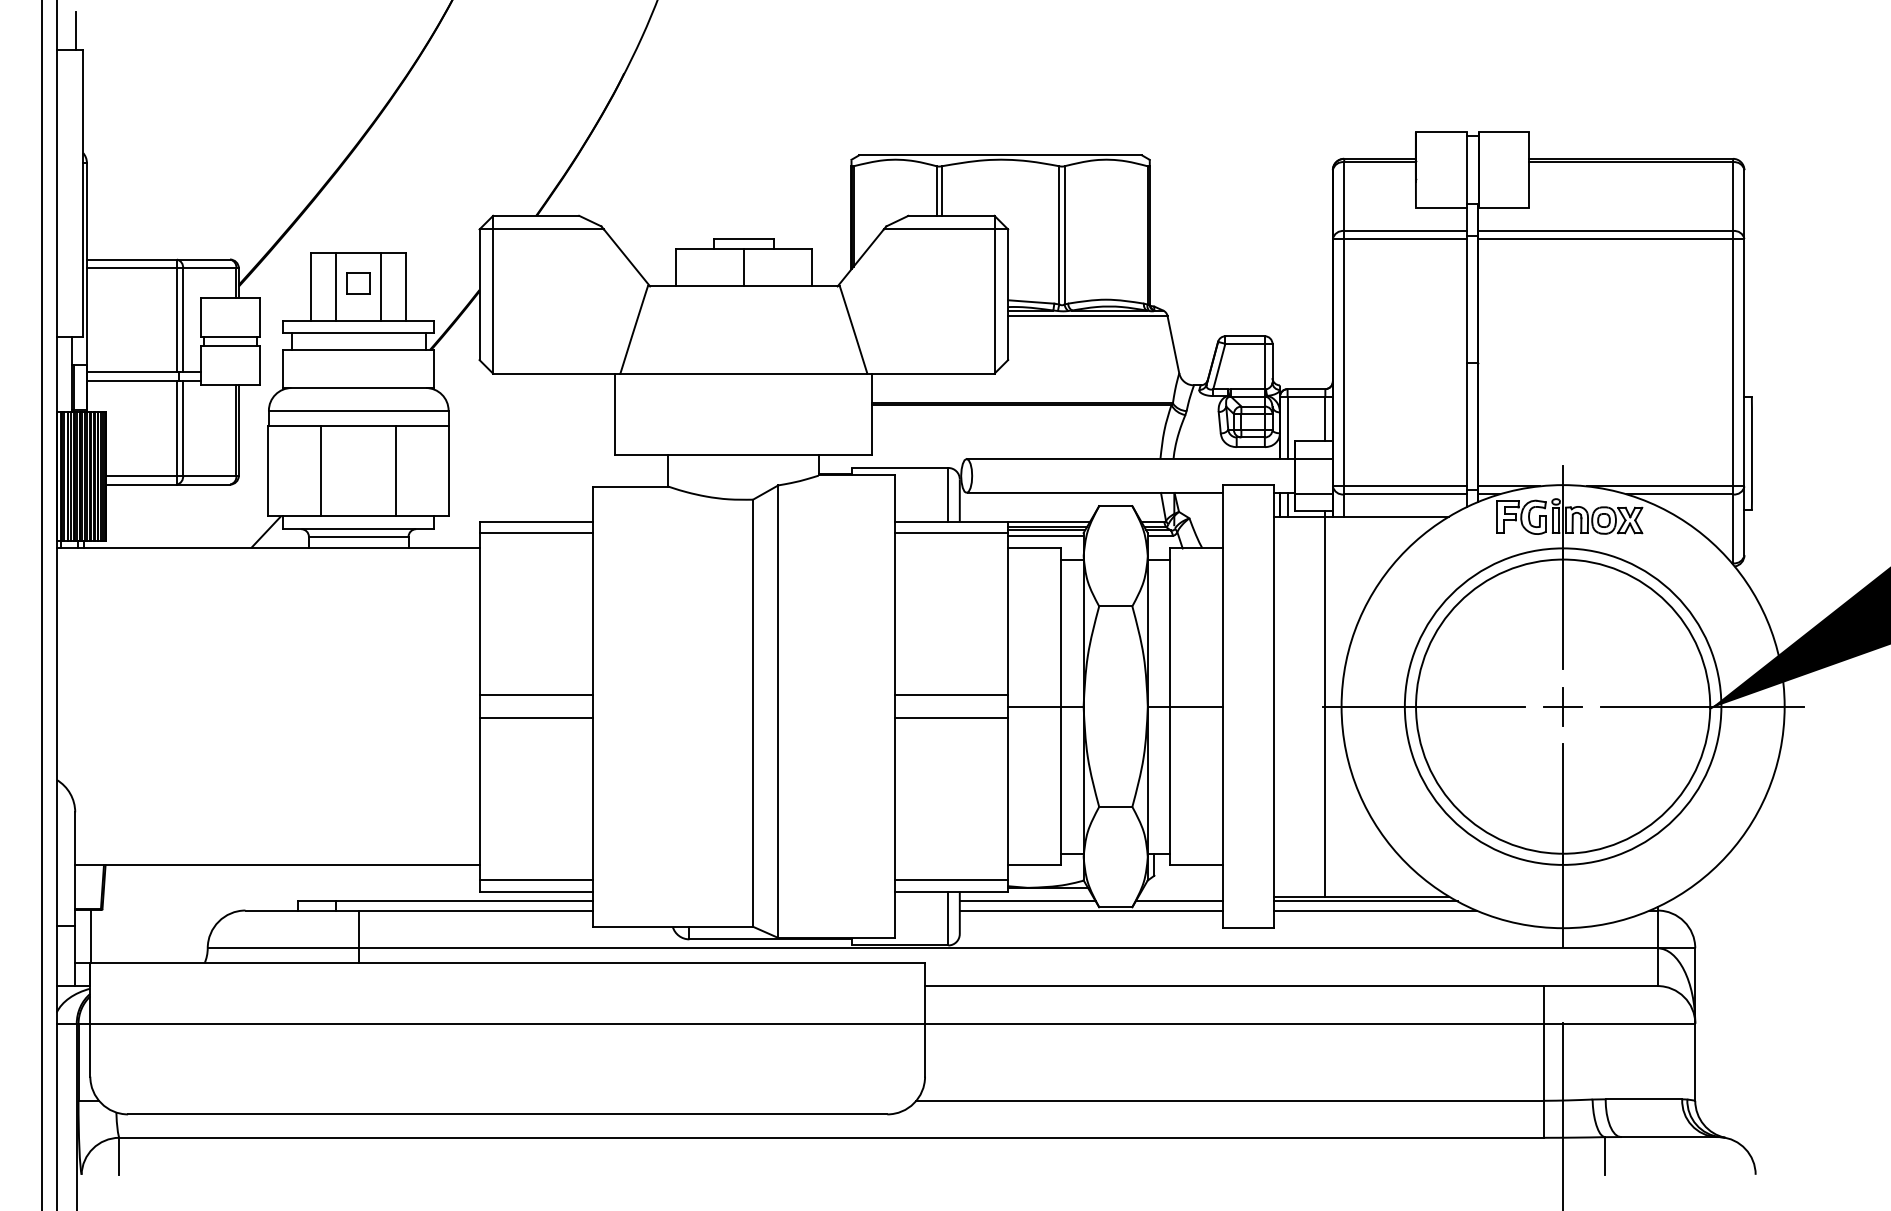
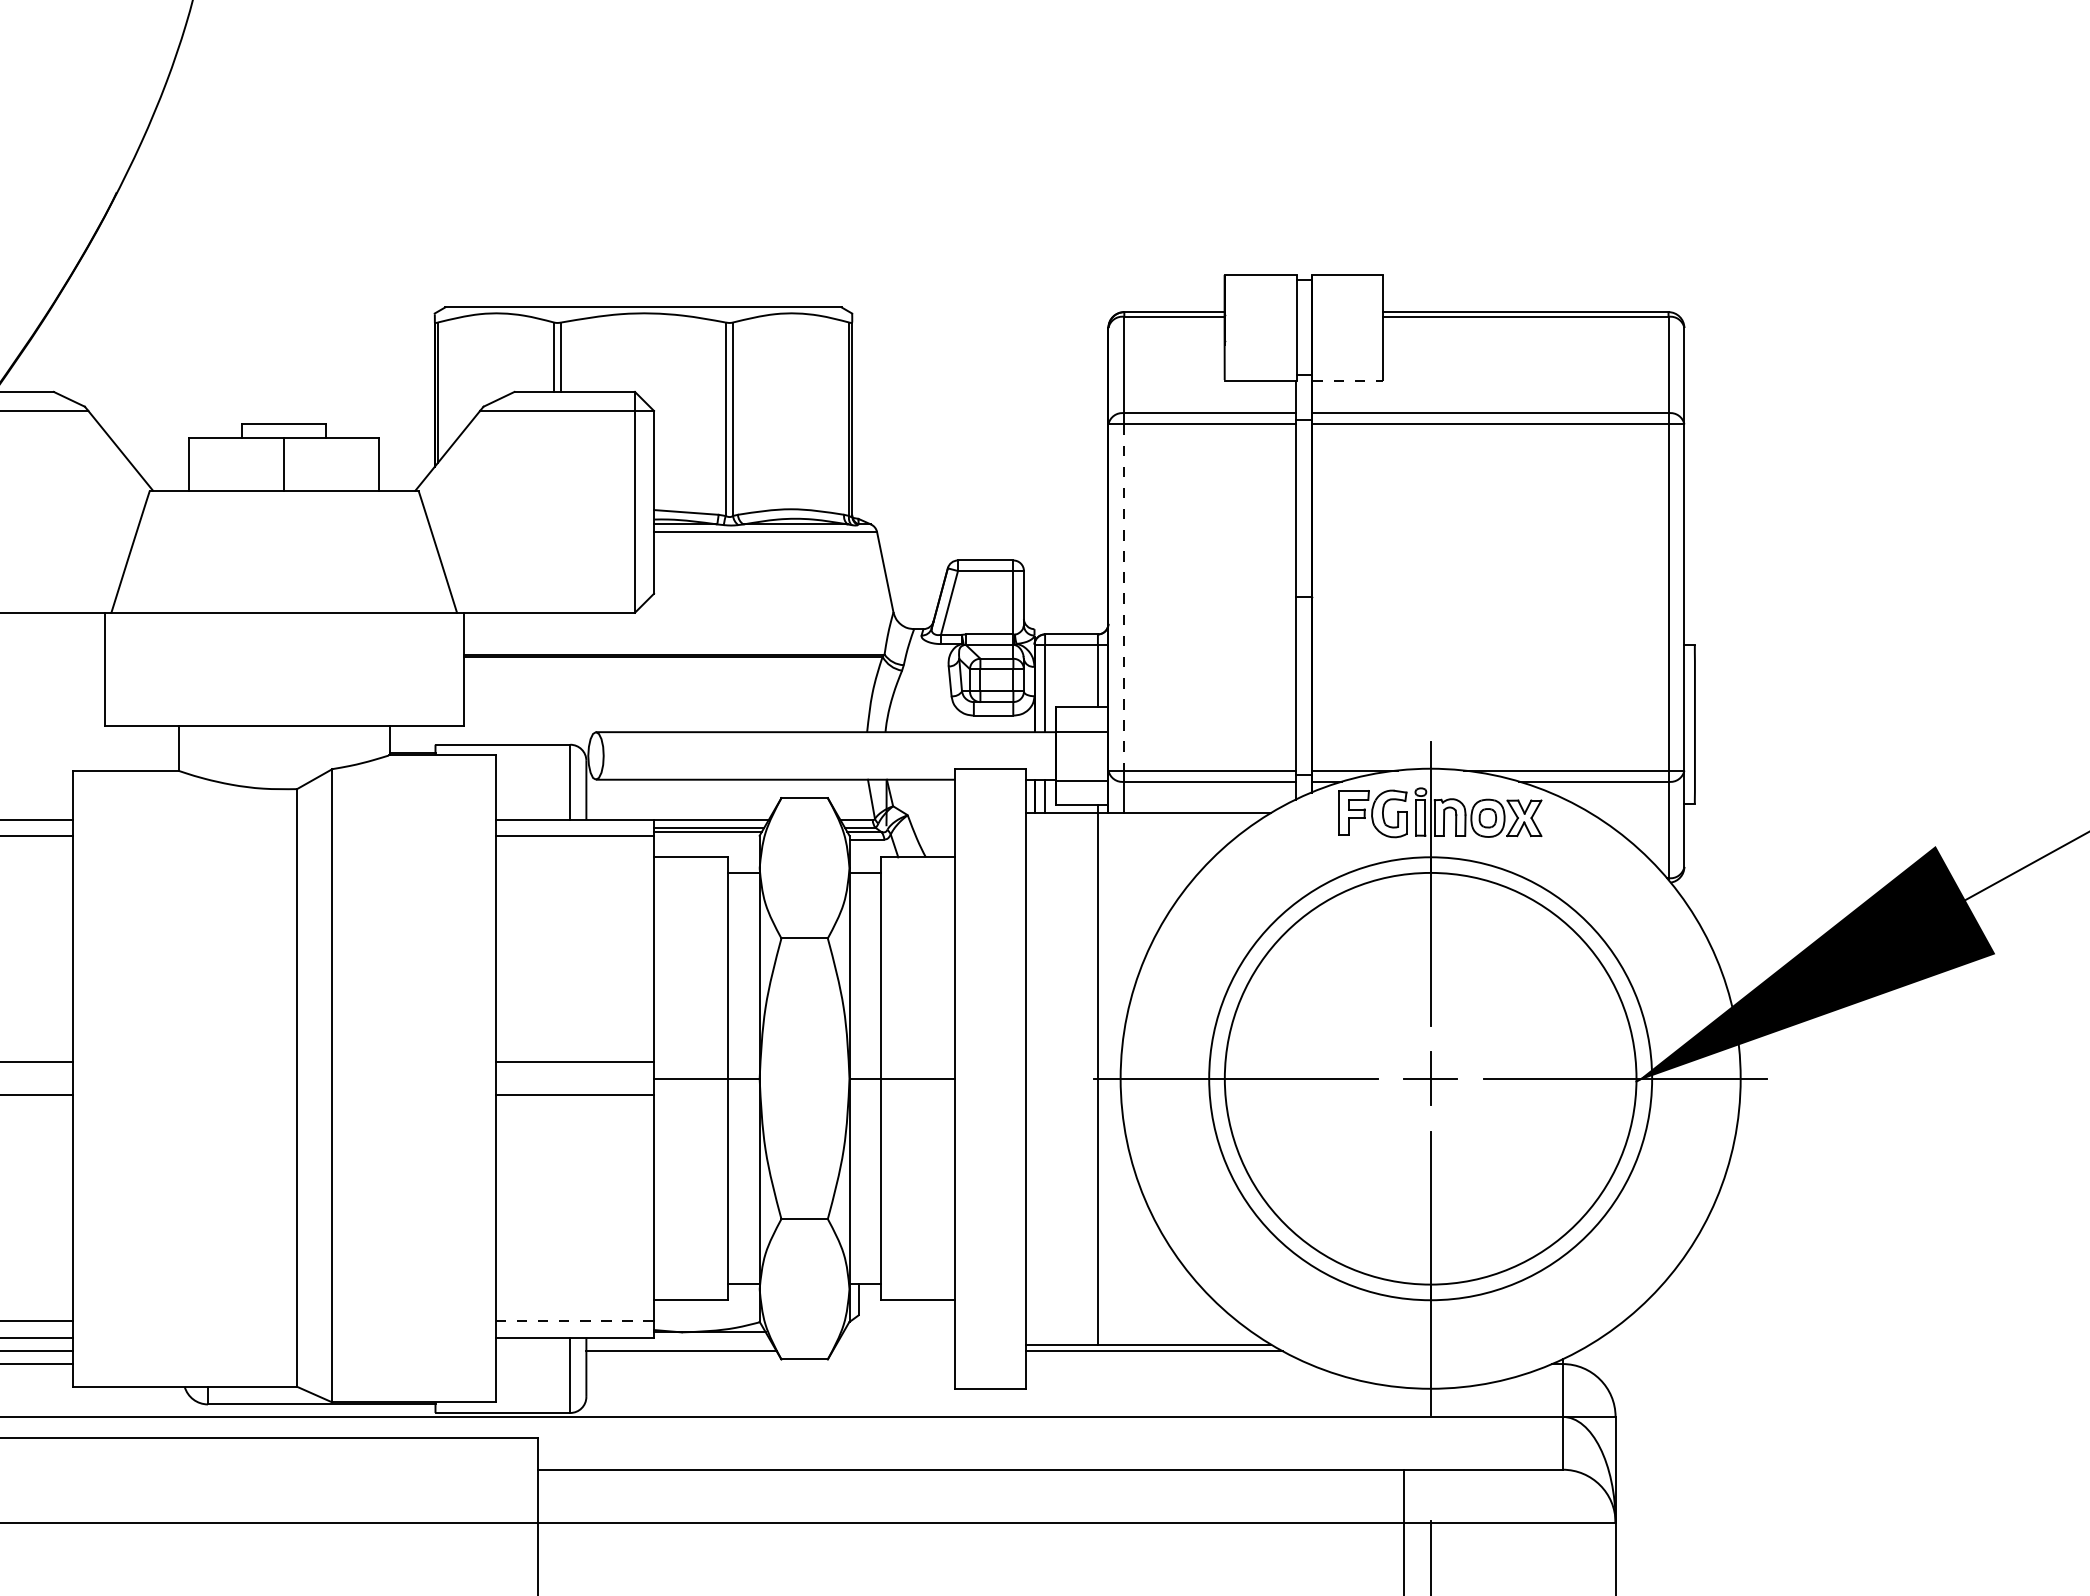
line: (1504, 207) -> (1348, 380), solid -> dashed
line: (1344, 362) -> (1124, 597), solid -> dashed
line: (1045, 535) -> (706, 839), removed
line: (951, 879) -> (574, 1320), solid -> dashed
line: (1179, 901) -> (893, 1351), removed
line: (1091, 910) -> (770, 1364), removed
line: (1375, 910) -> (1168, 1364), removed

